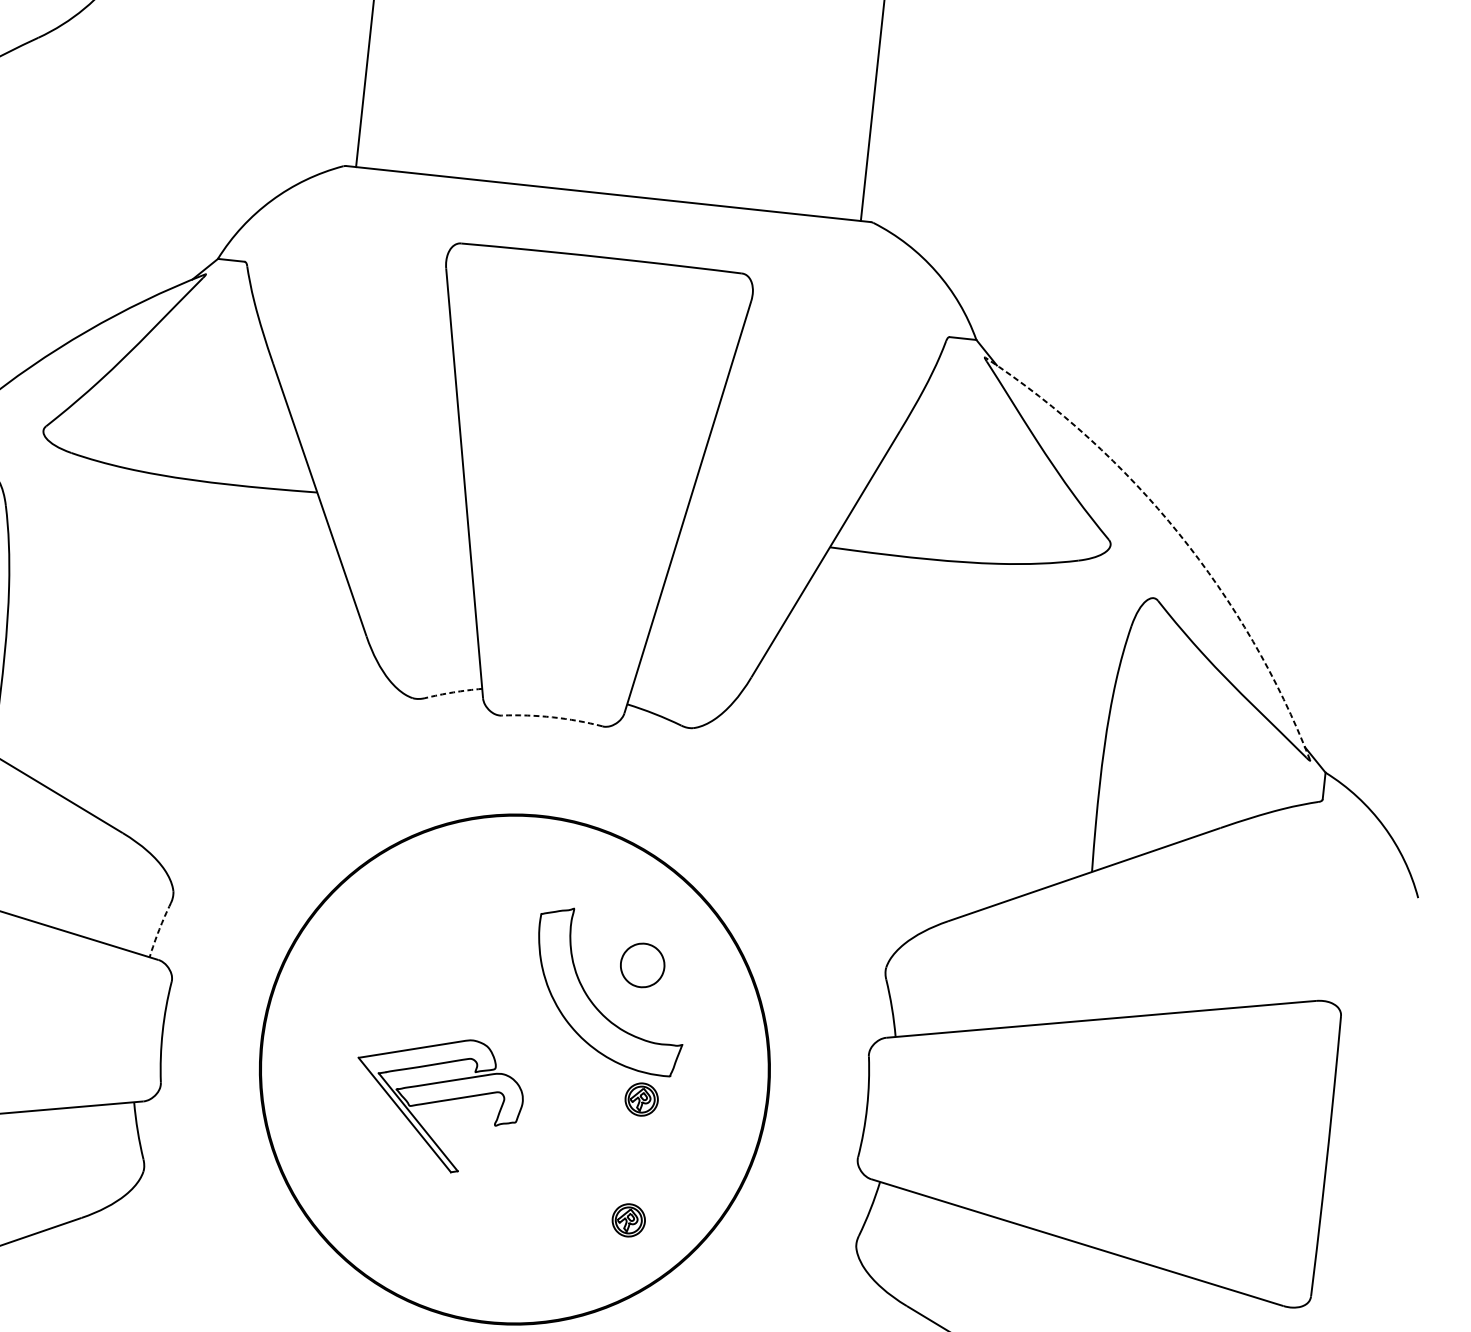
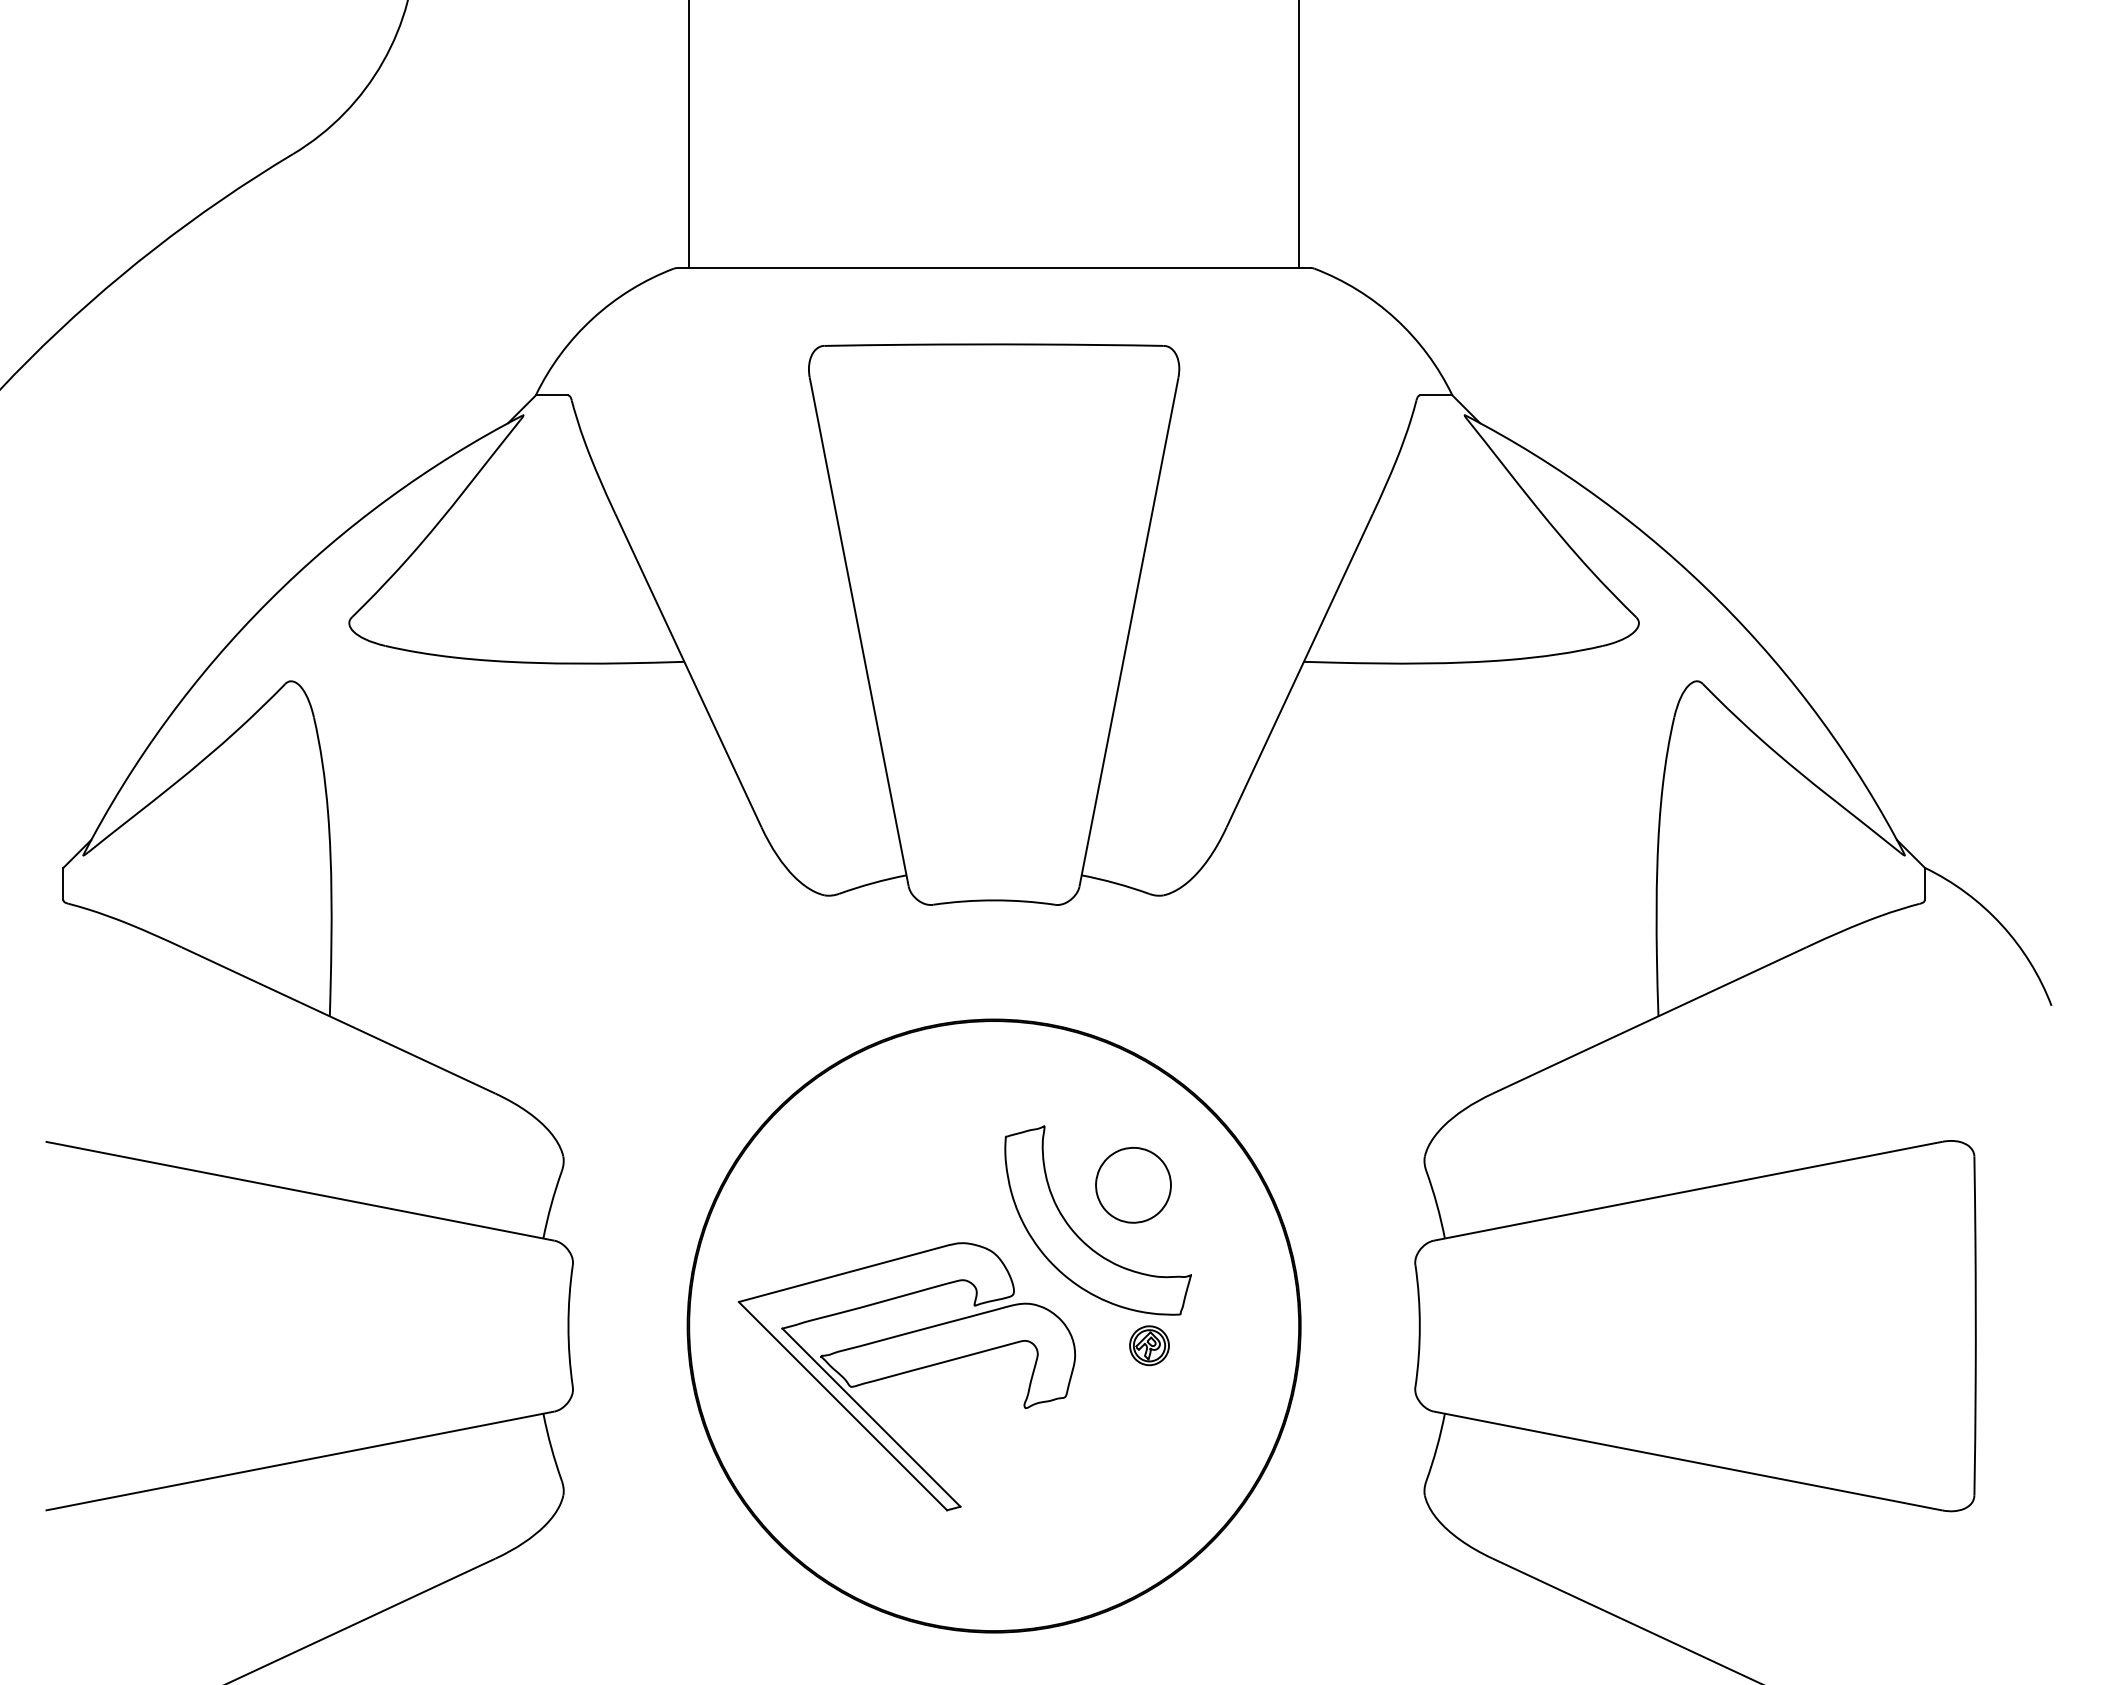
arc: (1179, 534) -> (1719, 601), dashed -> solid
arc: (453, 692) -> (872, 883), dashed -> solid
arc: (552, 717) -> (994, 900), dashed -> solid
arc: (159, 929) -> (551, 1204), dashed -> solid
part: (642, 965) -> (1133, 1185), size x1.43
part: (437, 1103) -> (906, 1376), size x1.67
part: (628, 1220) -> (1149, 1491), removed

